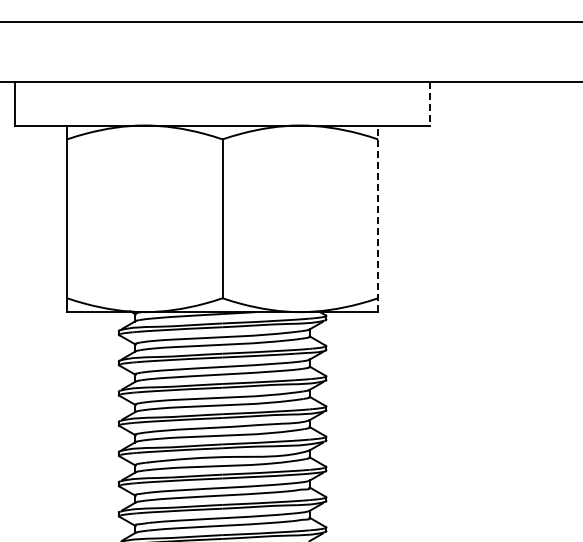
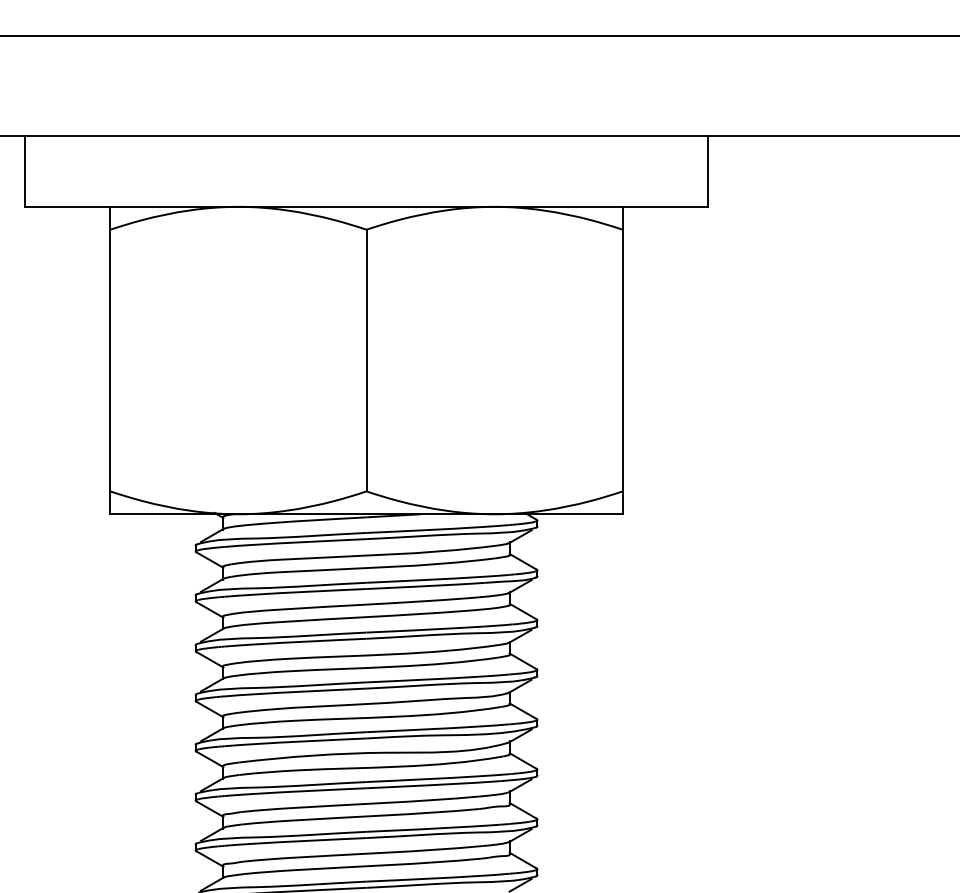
line: (429, 103) -> (707, 170), dashed -> solid
line: (378, 218) -> (623, 360), dashed -> solid

